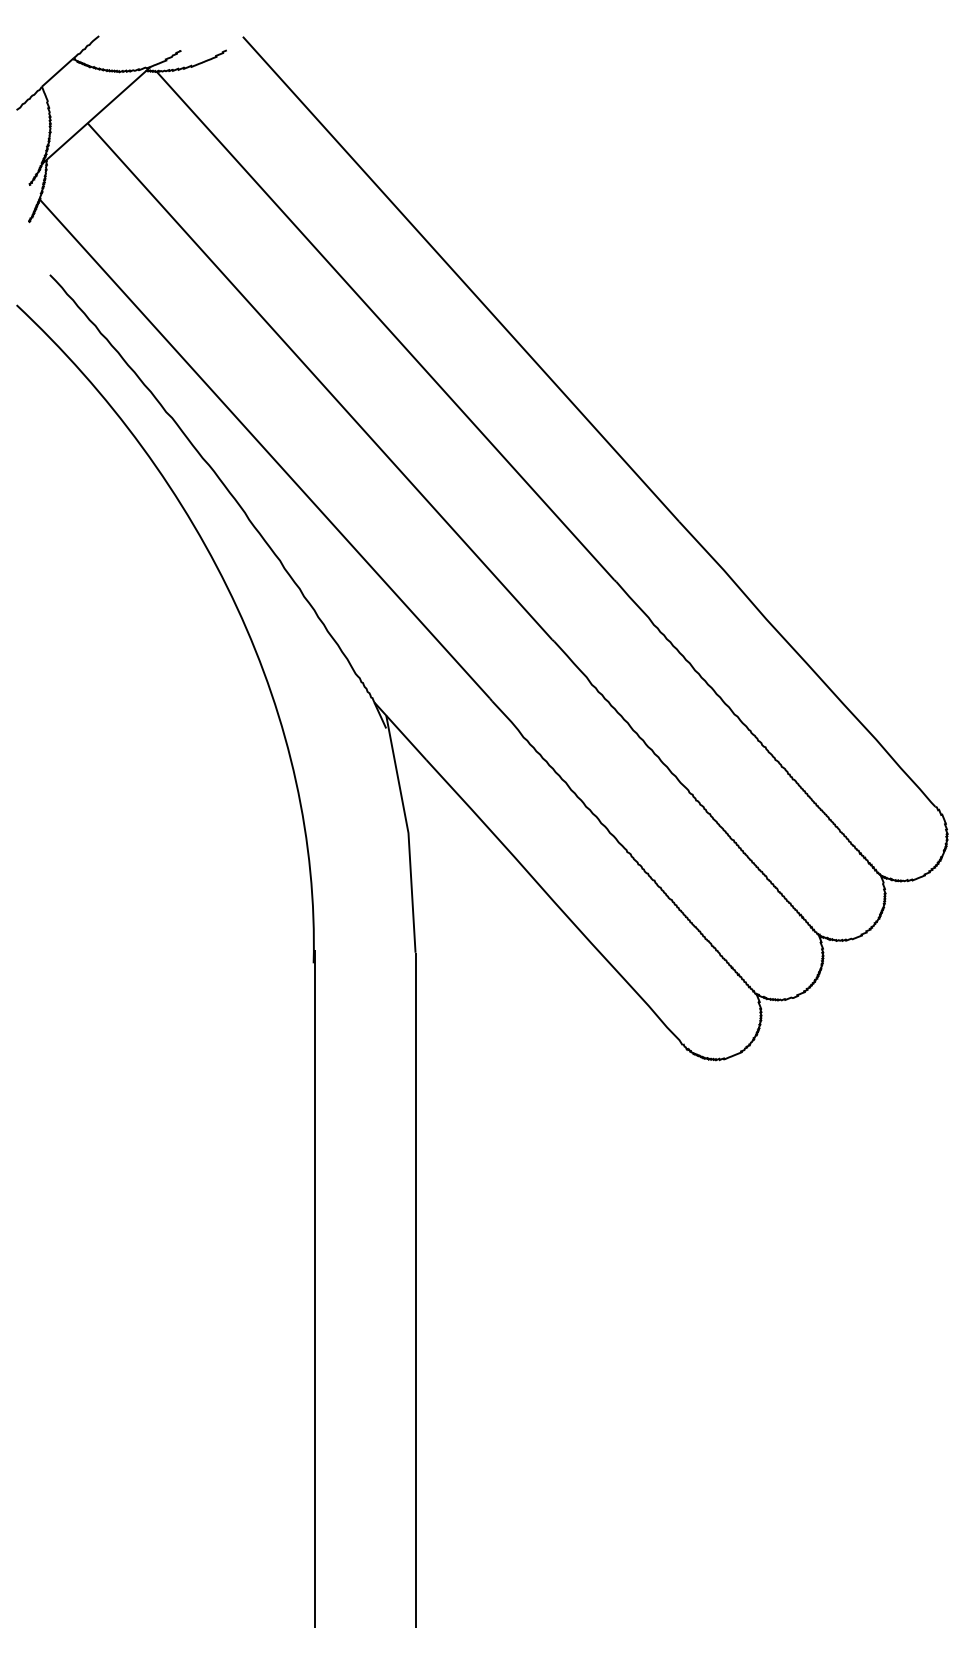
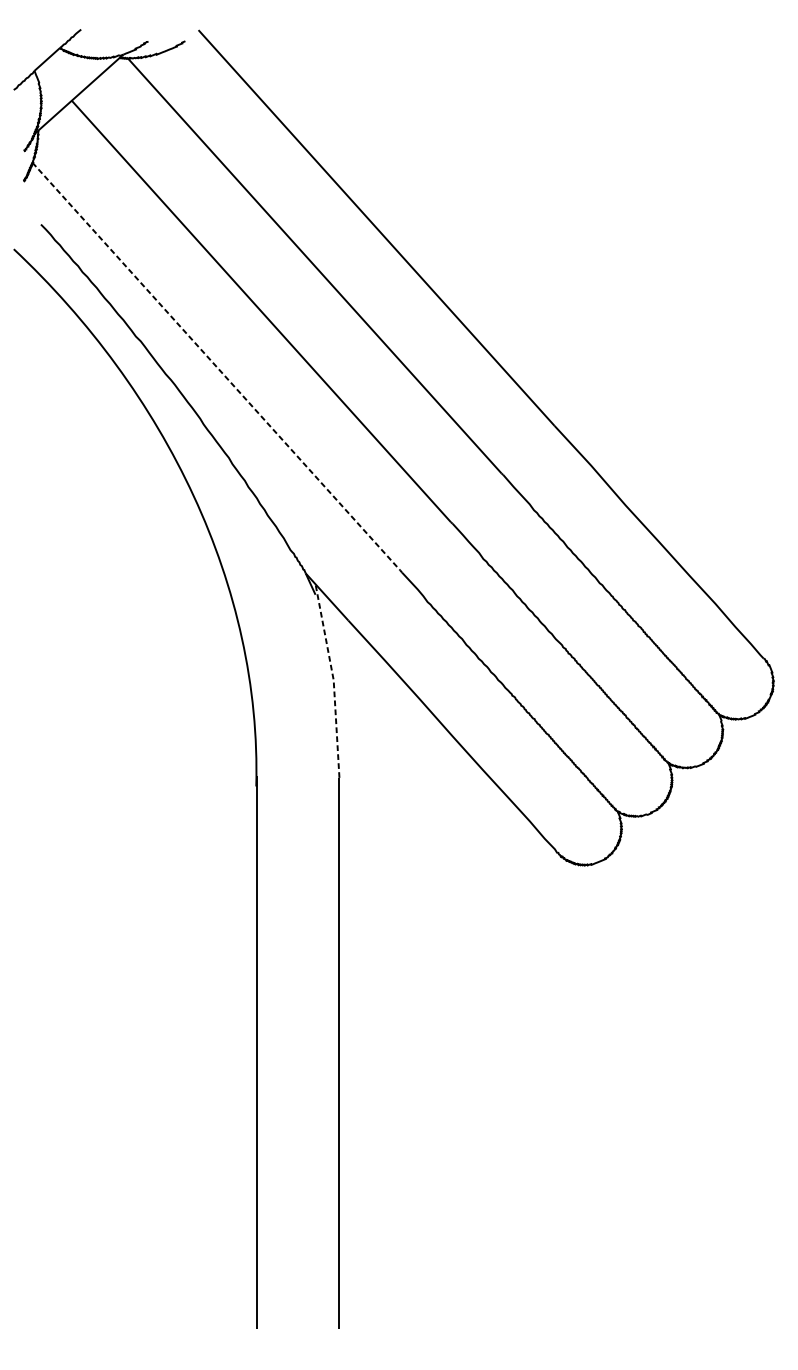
line: (265, 449) -> (216, 367), solid -> dashed
line: (408, 833) -> (333, 680), solid -> dashed

